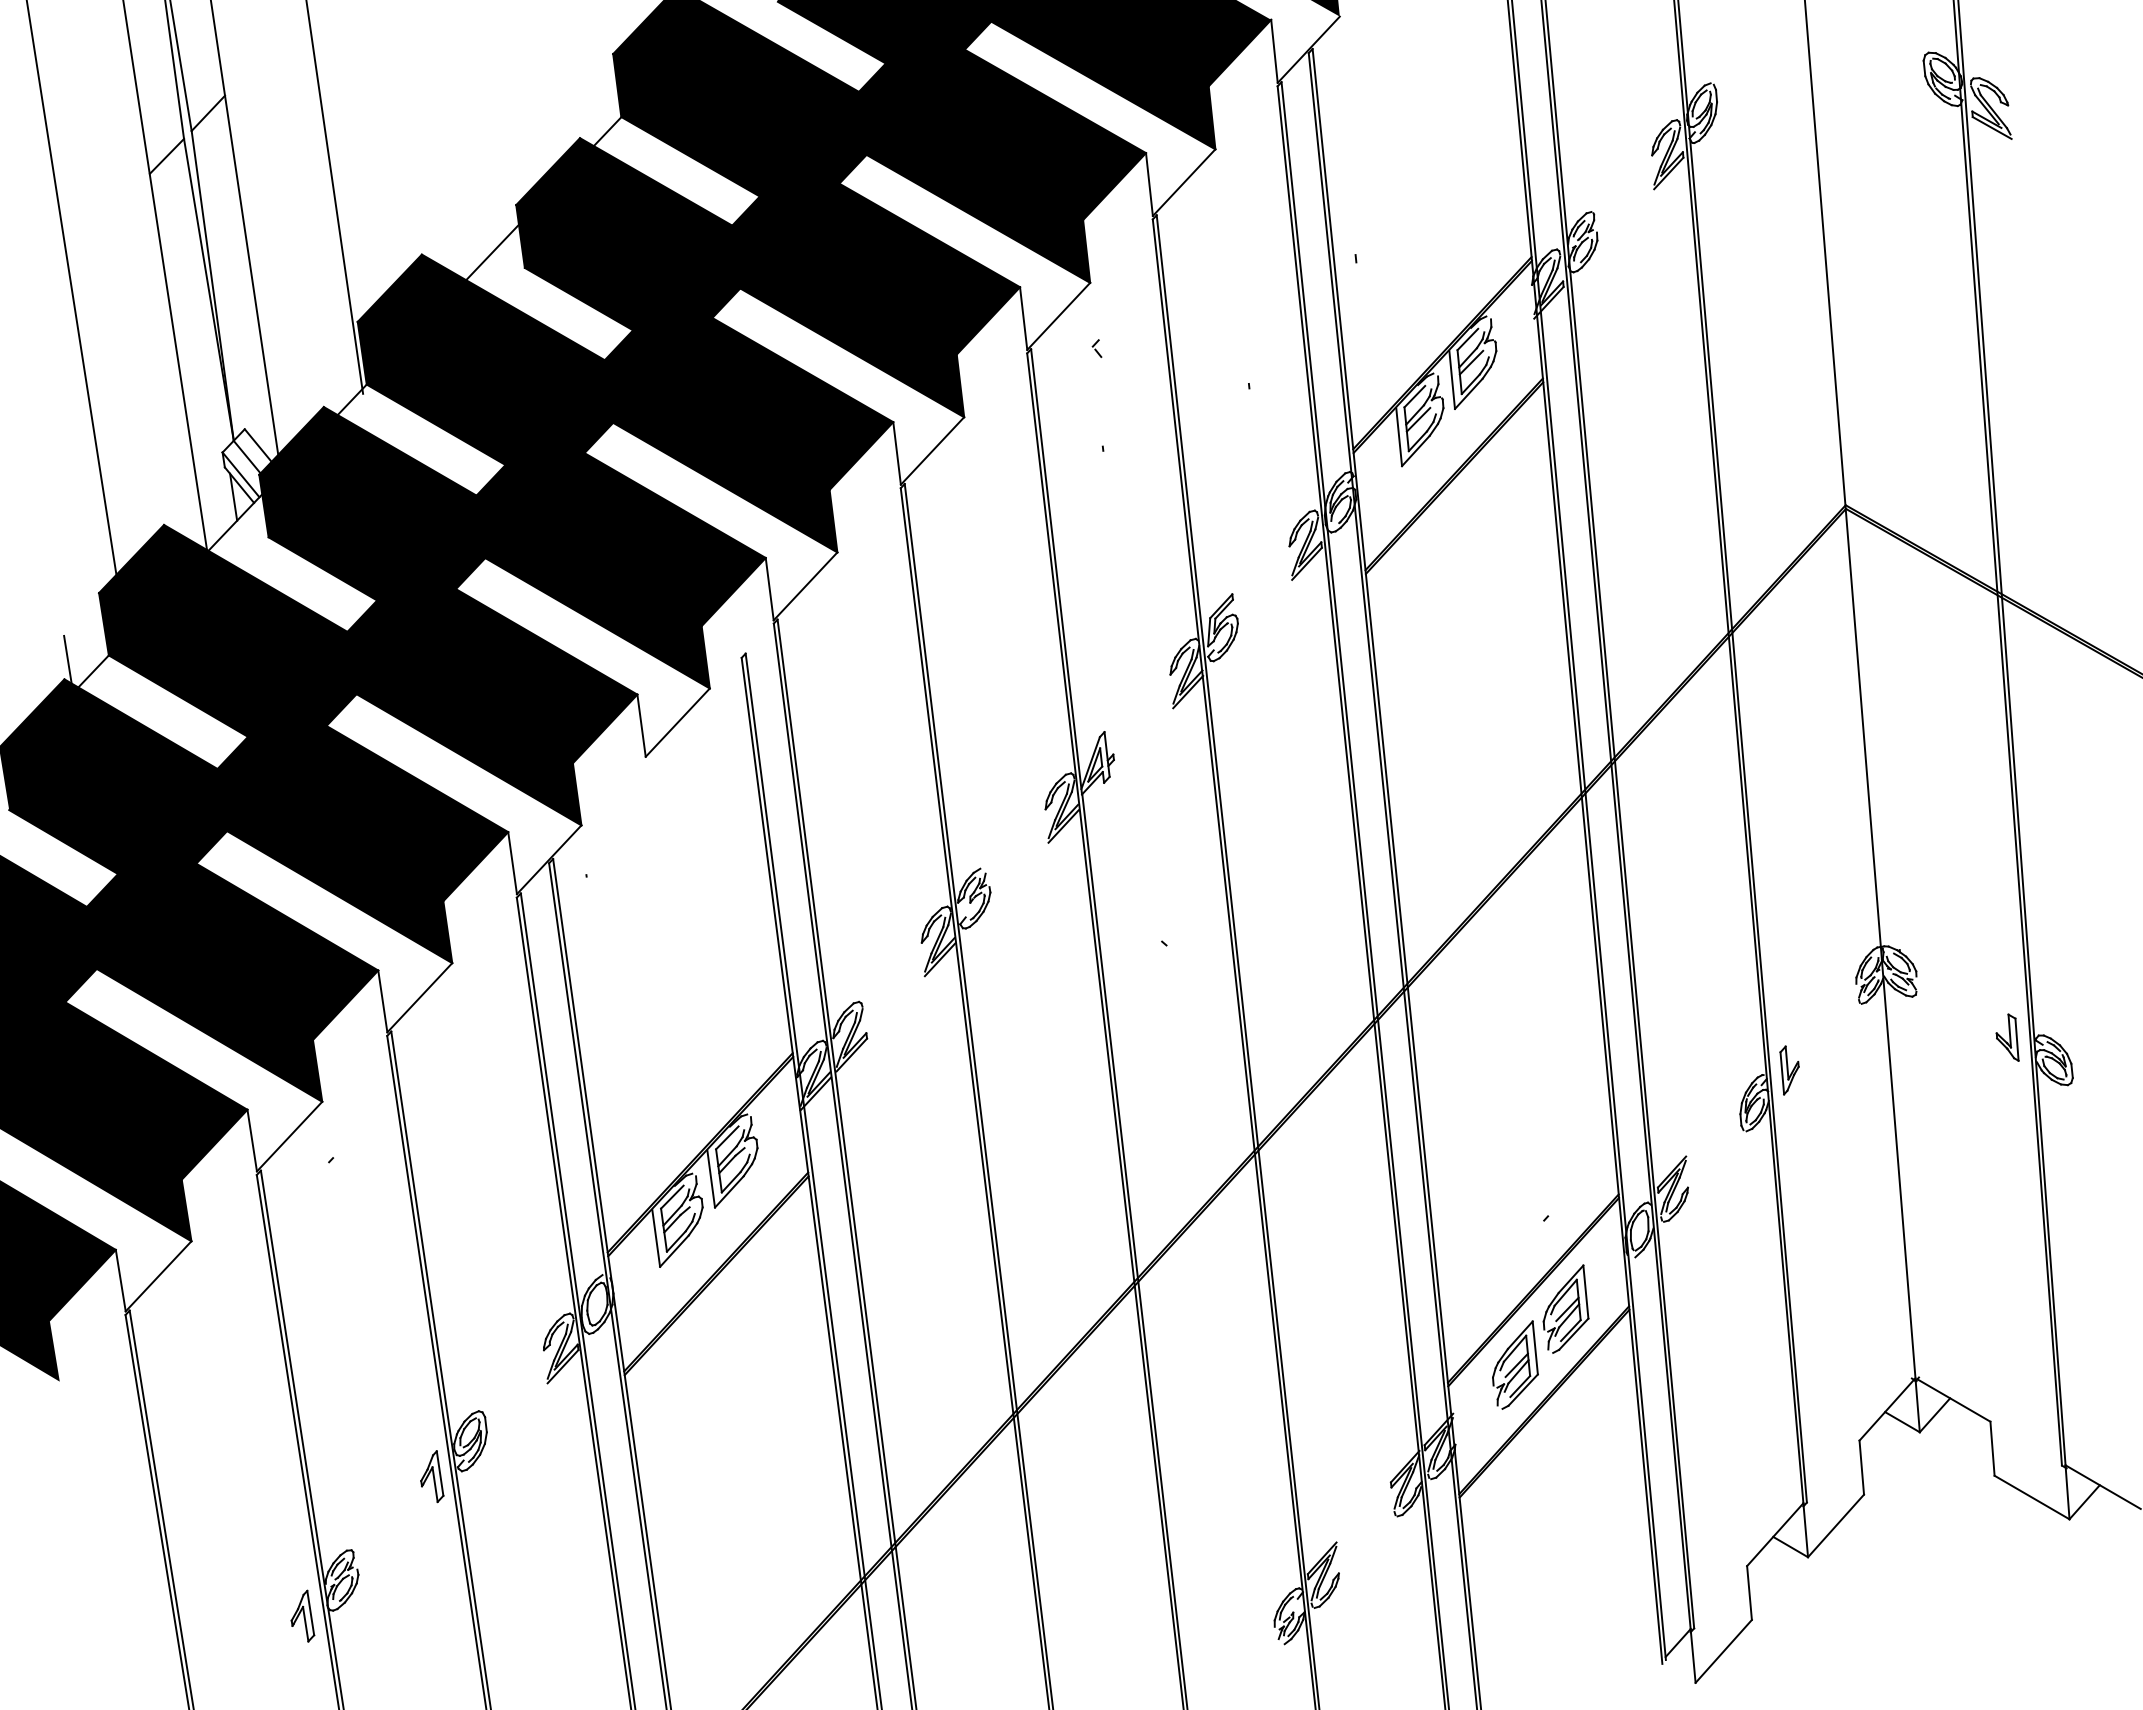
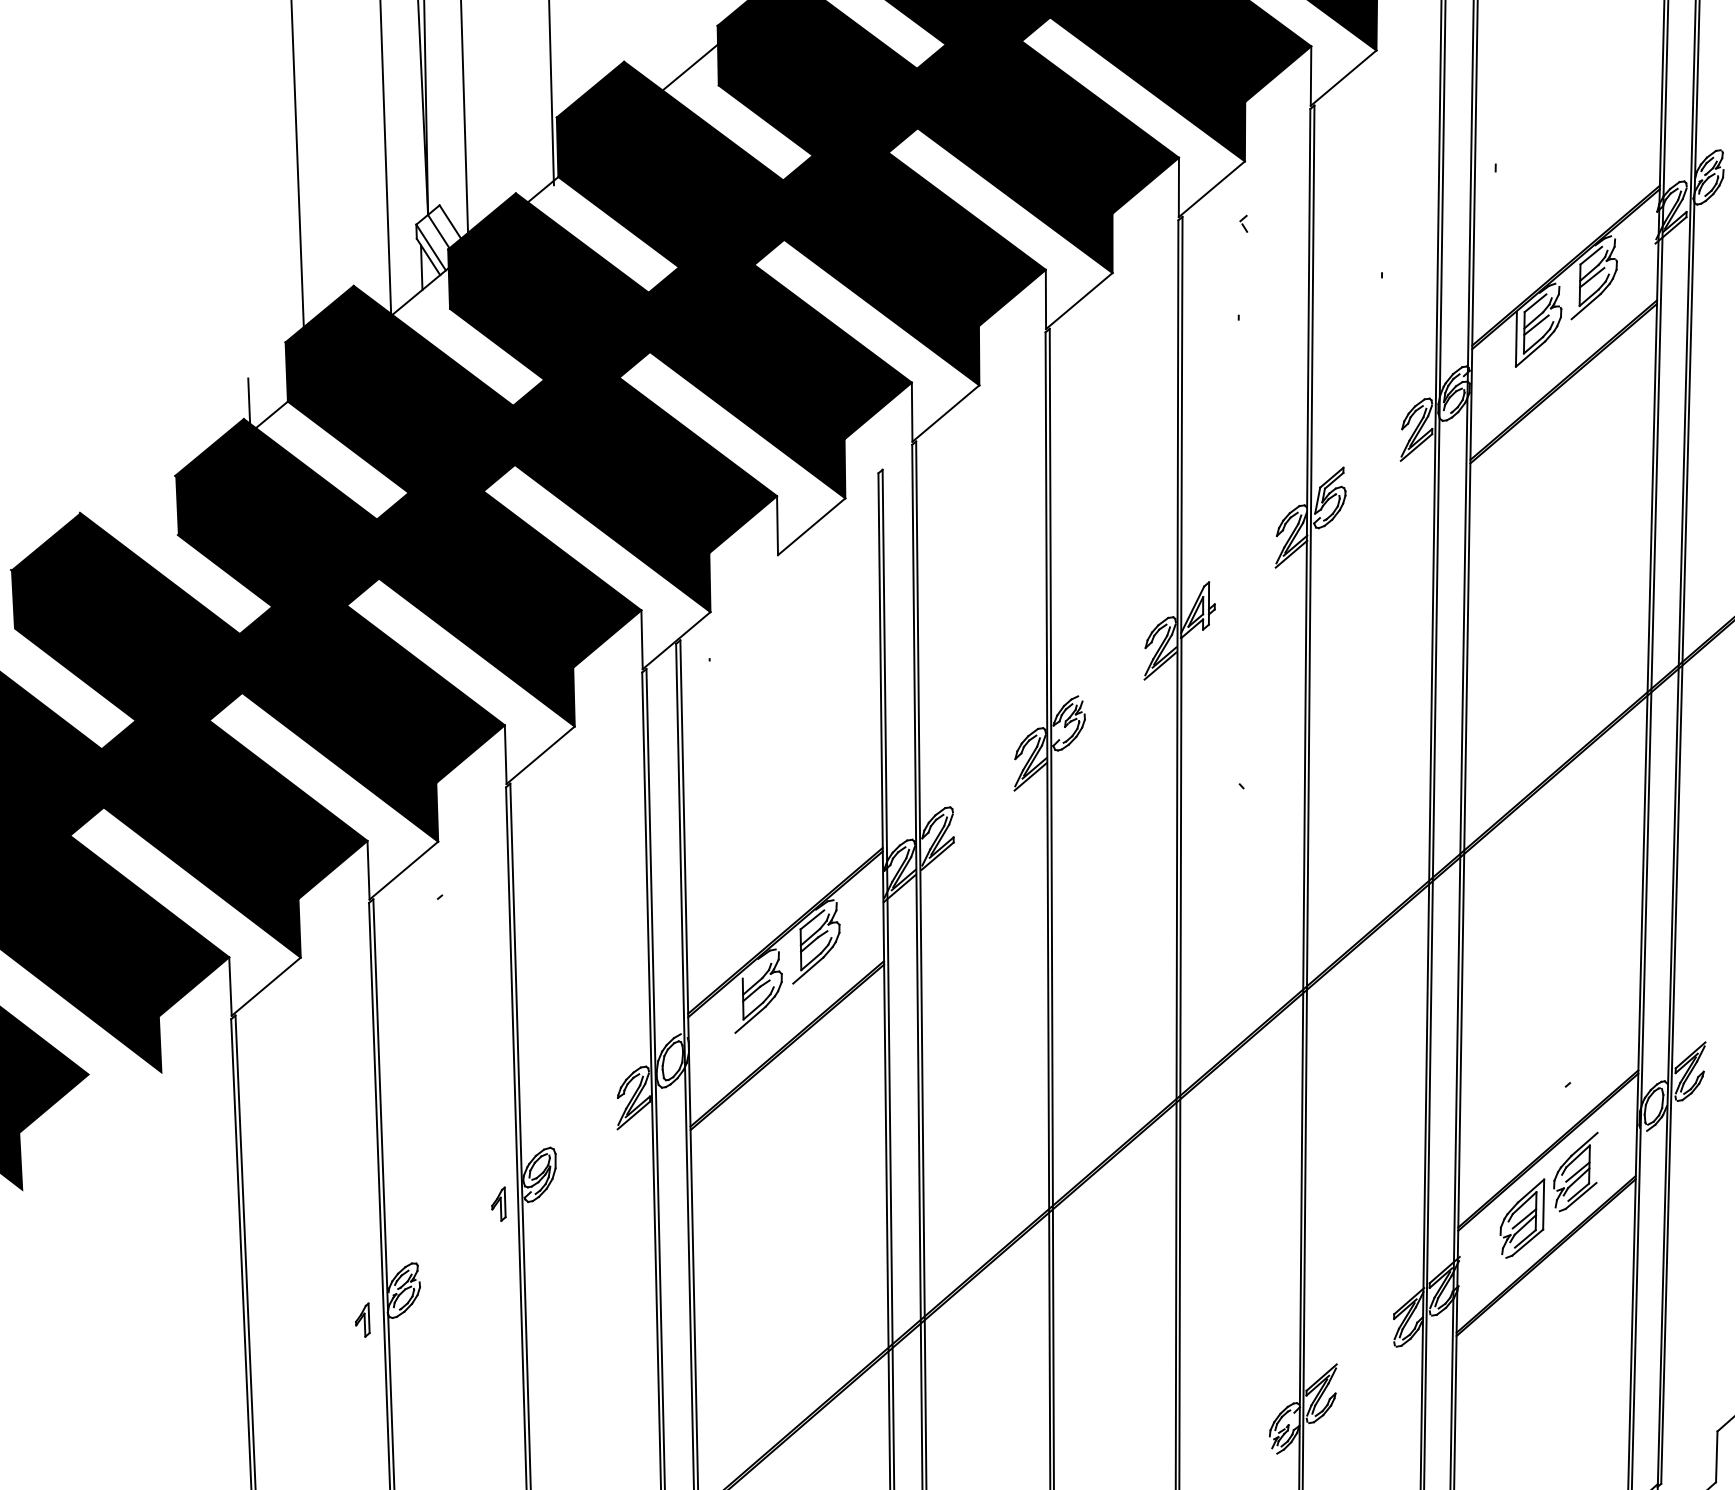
line: (1451, 380) -> (1571, 292), removed
line: (711, 1178) -> (793, 956), removed
line: (672, 1196) -> (754, 968), removed
line: (656, 1238) -> (735, 1006), removed
line: (1585, 1291) -> (1596, 1157), removed
part: (432, 1476) -> (500, 1203), size x0.7
part: (302, 1615) -> (363, 1319), size x0.7

